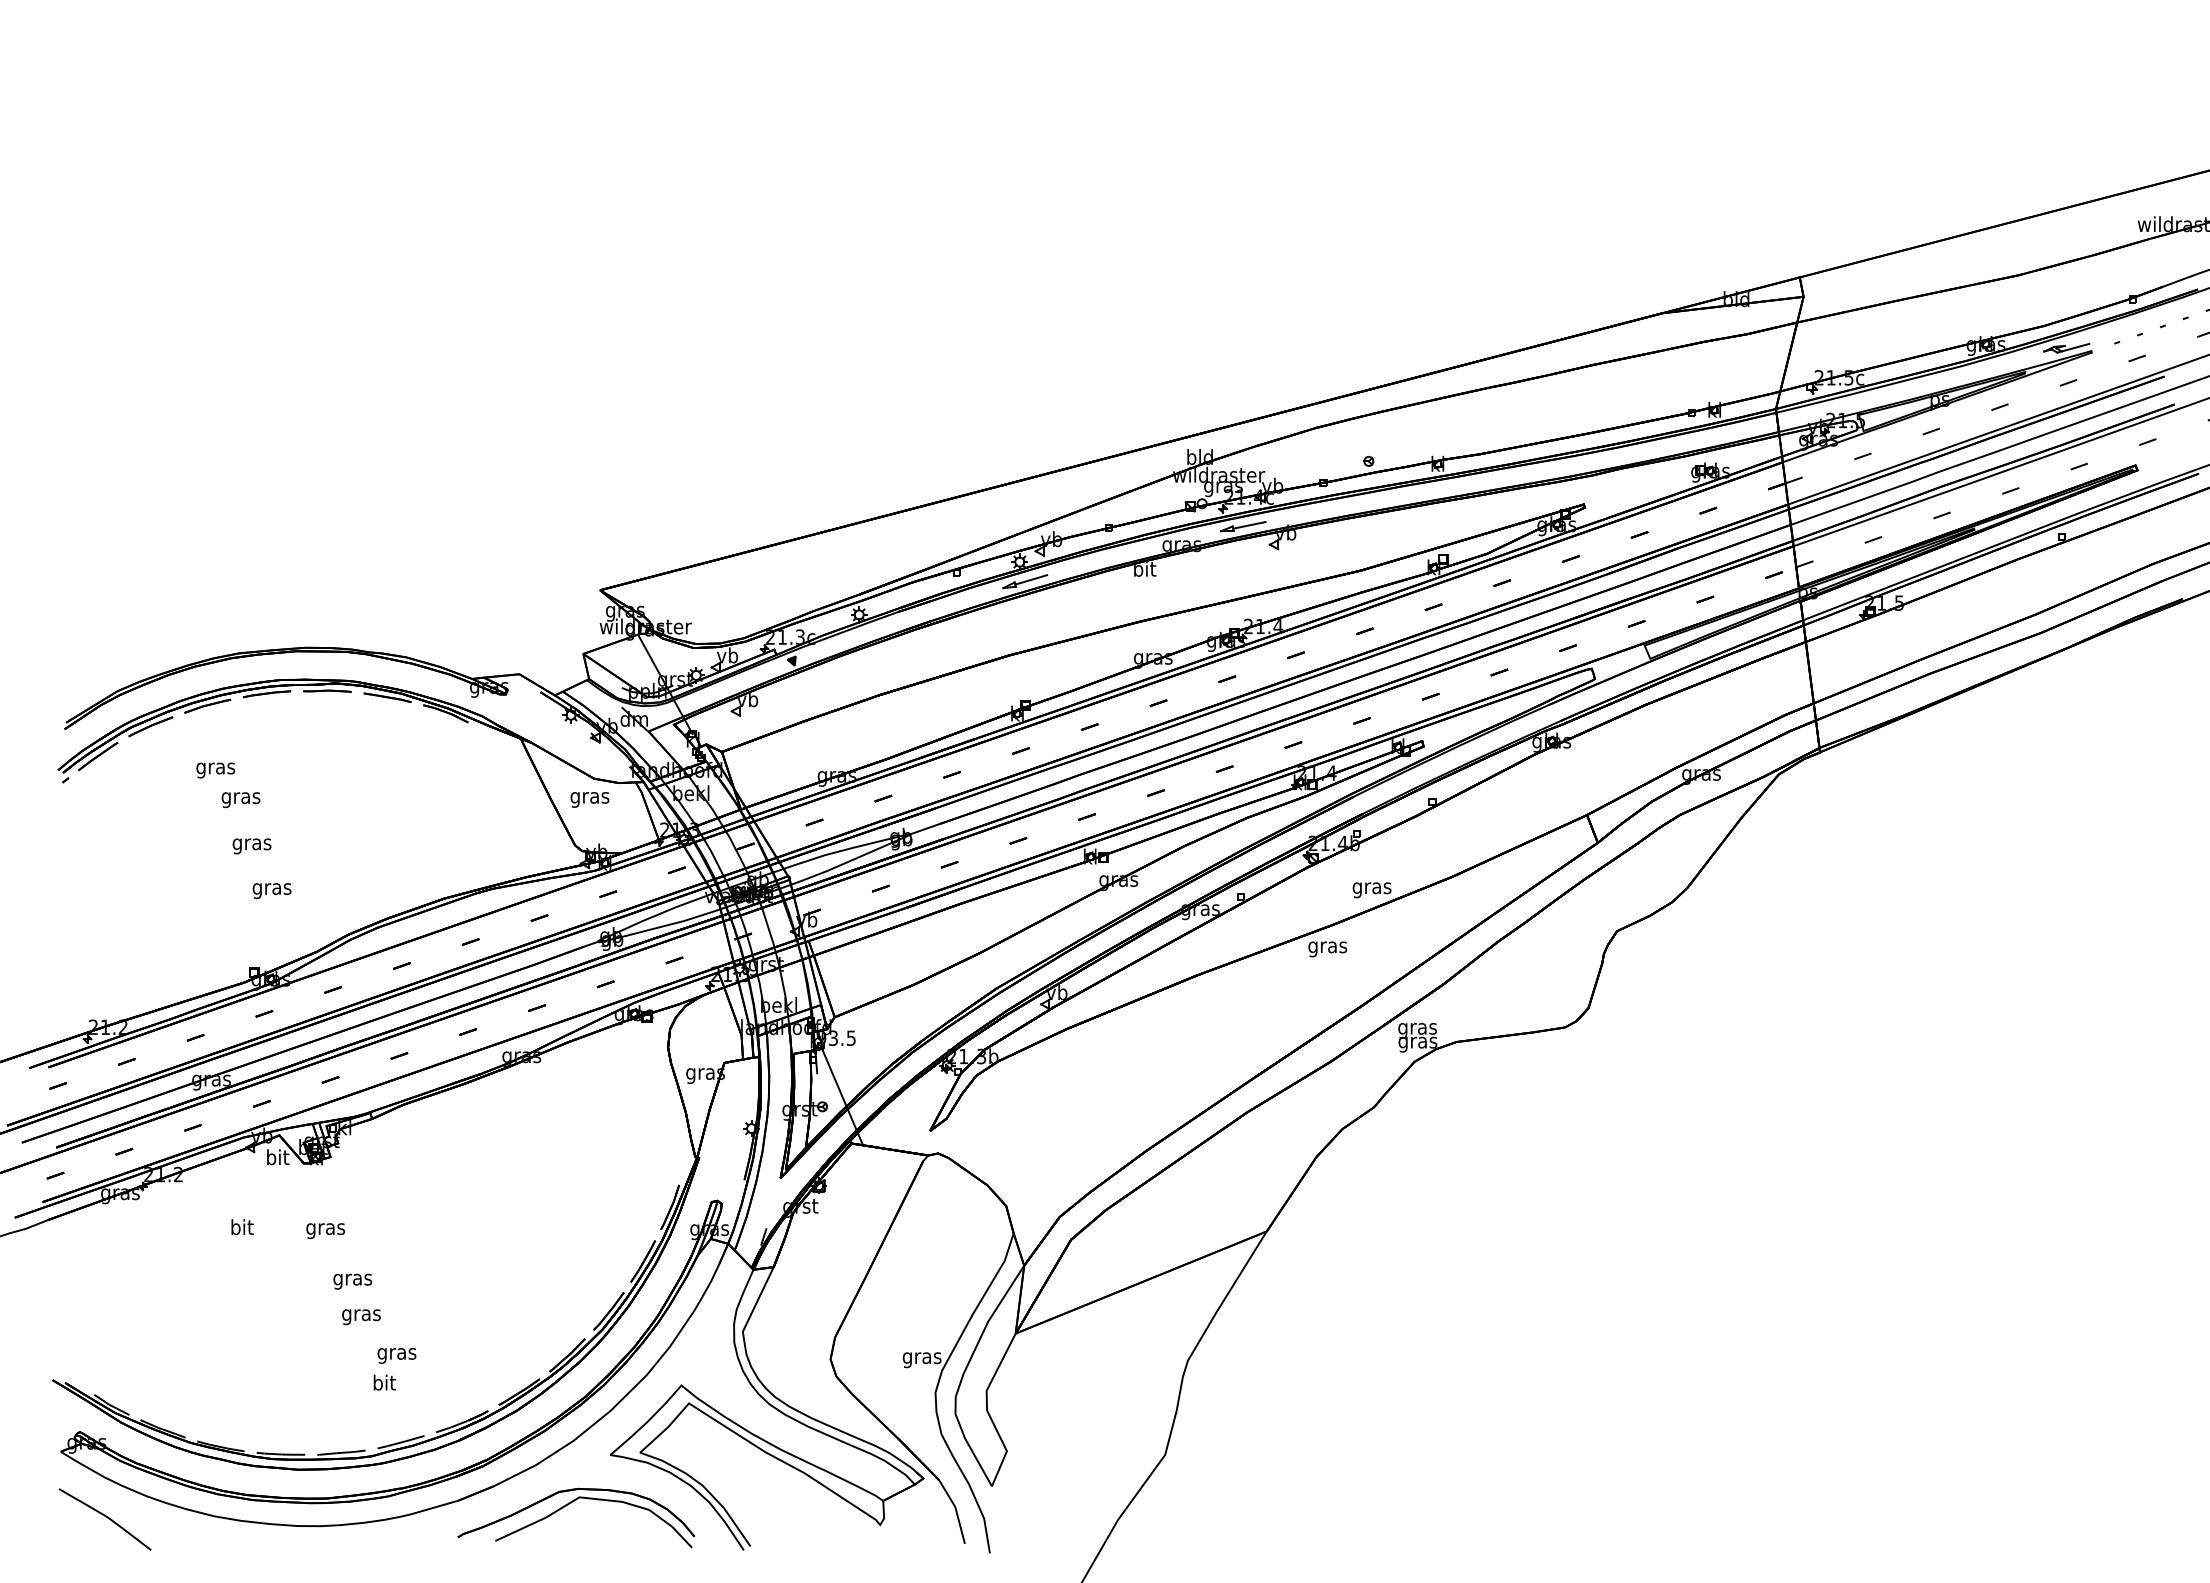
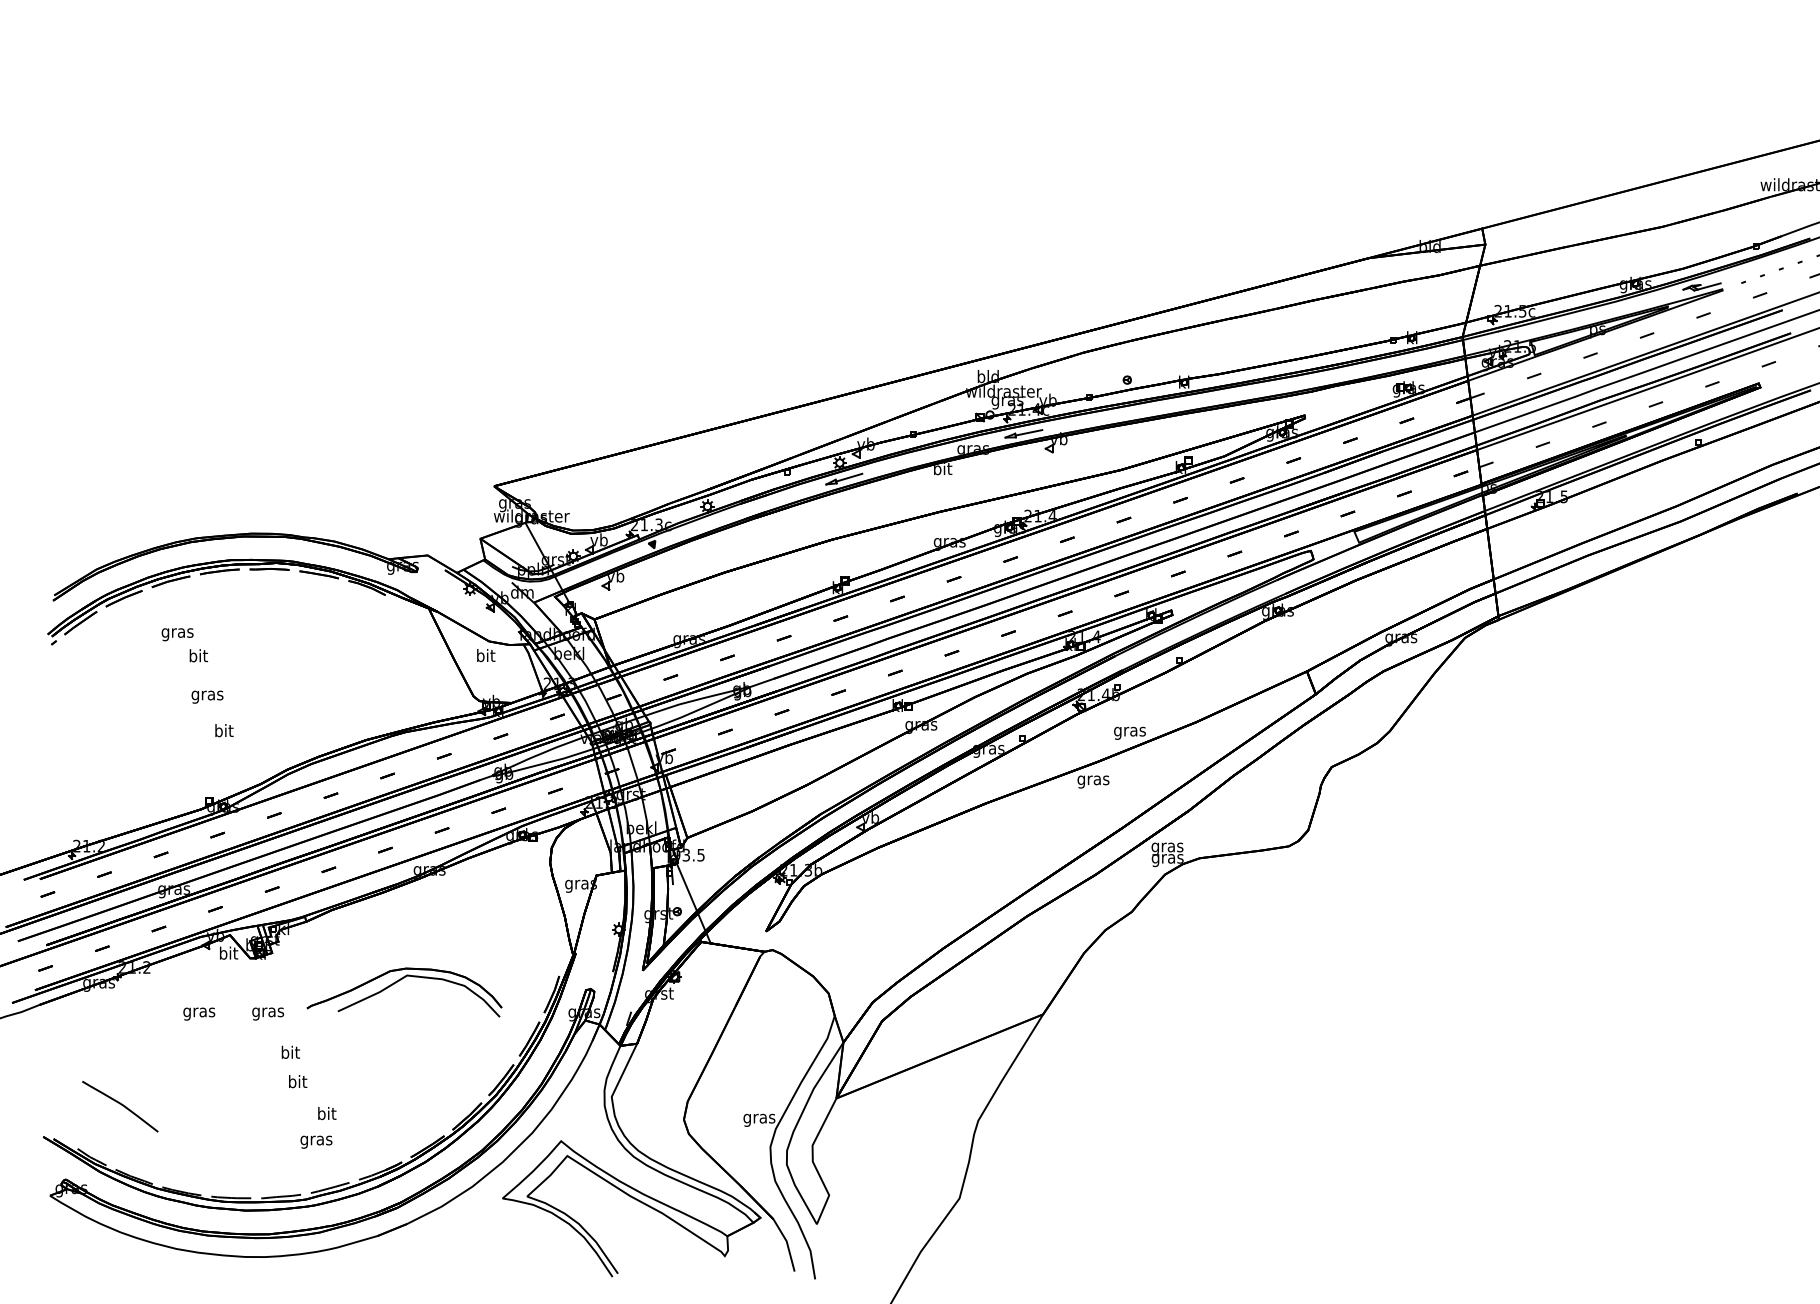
text: (589, 797) -> (485, 656), gras -> bit
text: (240, 798) -> (197, 657), gras -> bit
text: (271, 888) -> (223, 731), gras -> bit
text: (241, 1229) -> (198, 1012), bit -> gras
text: (352, 1279) -> (290, 1053), gras -> bit
text: (361, 1315) -> (297, 1083), gras -> bit
text: (396, 1353) -> (326, 1114), gras -> bit
text: (384, 1384) -> (316, 1140), bit -> gras
part: (568, 1505) -> (398, 982), moved
curve: (105, 1517) -> (120, 1104), moved

